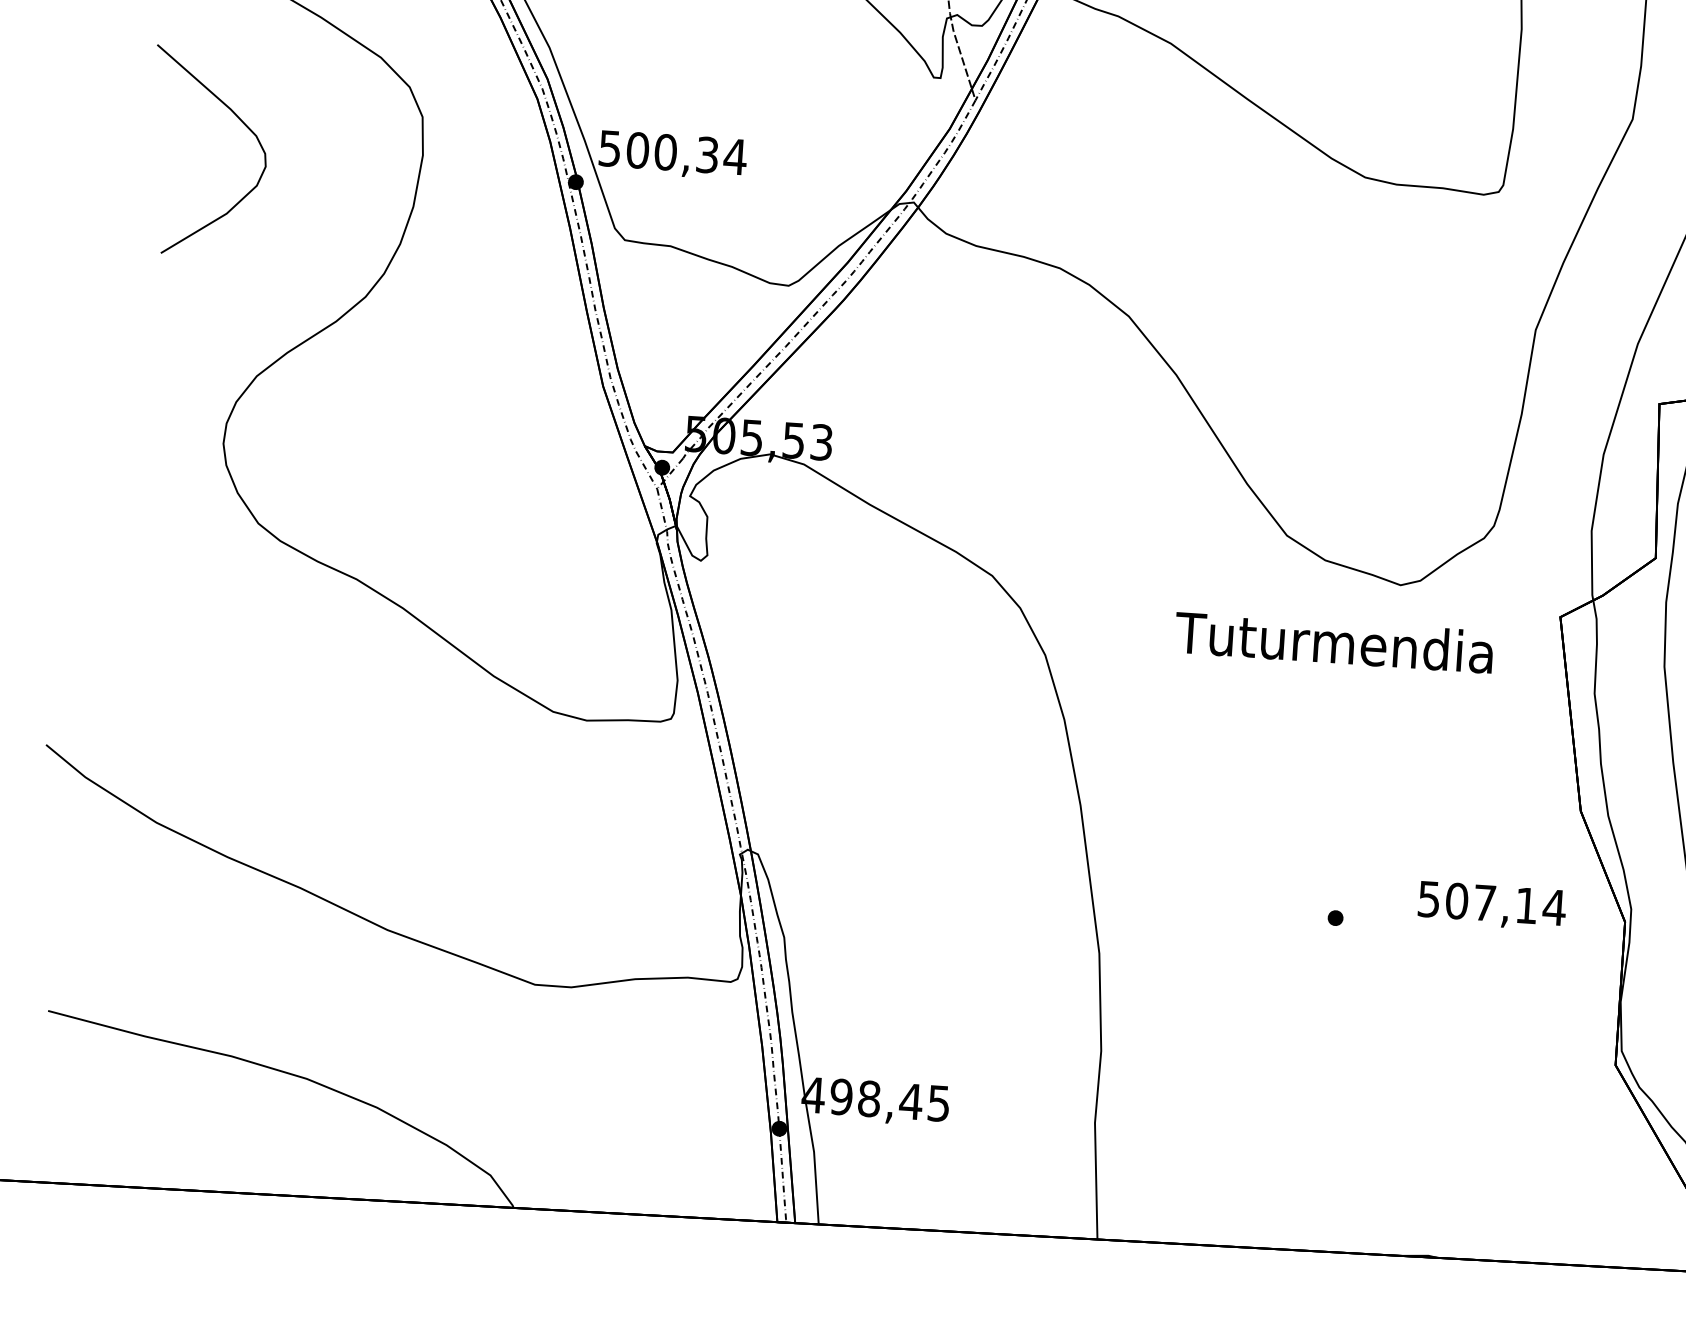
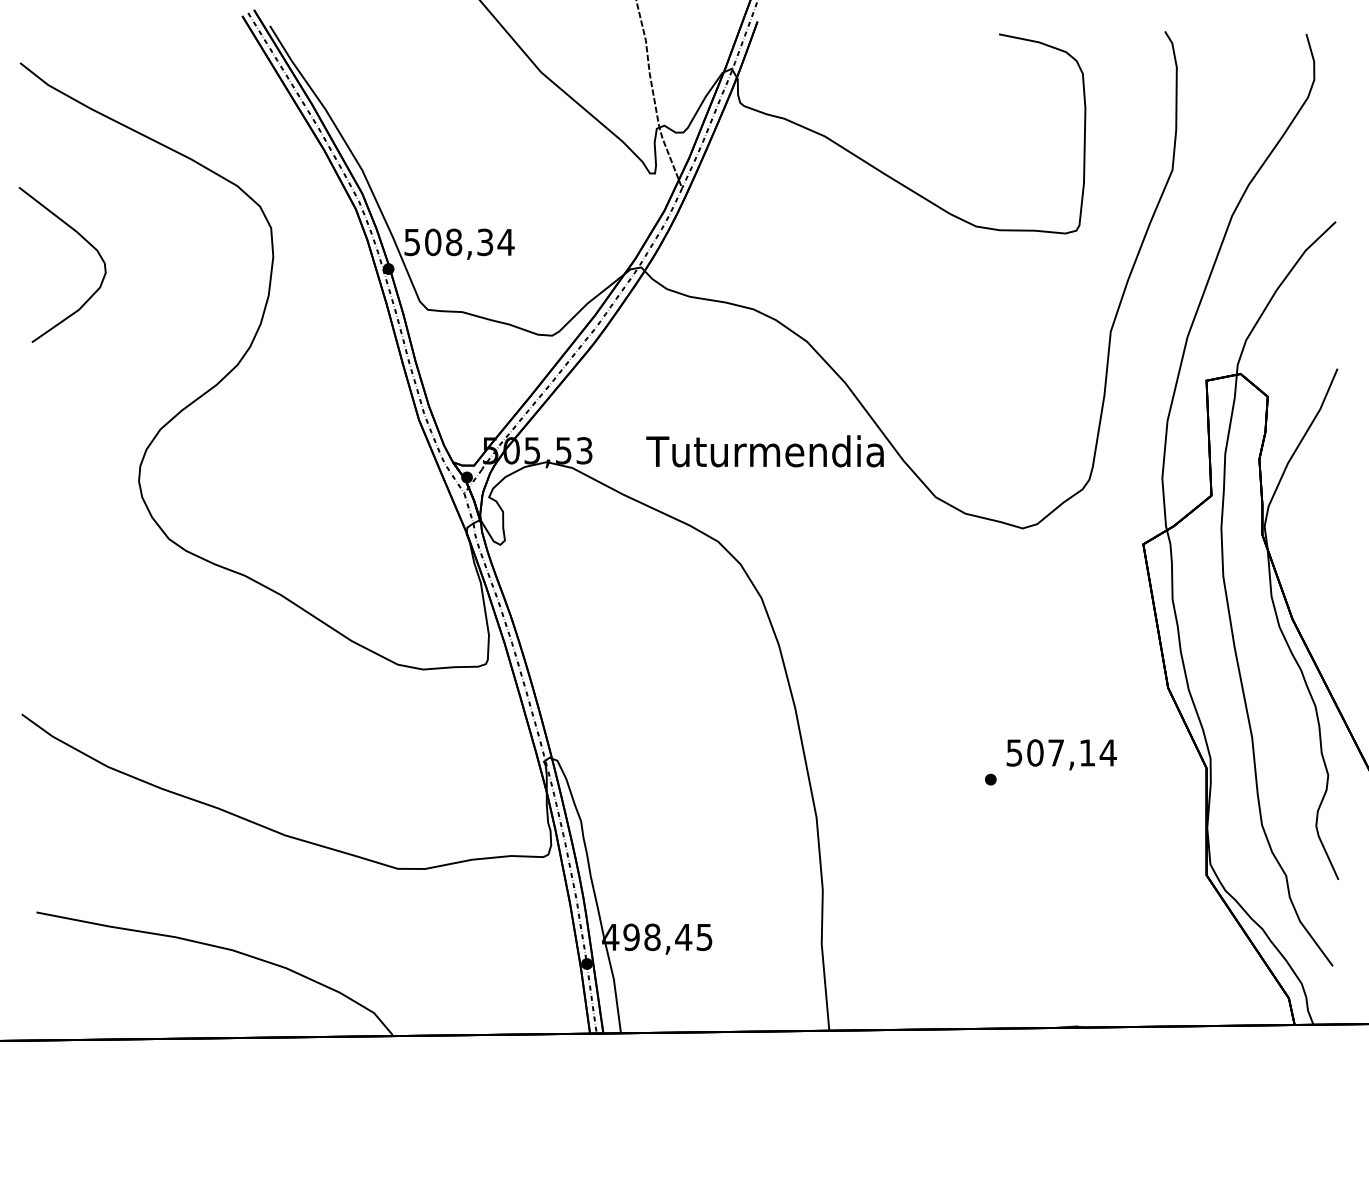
curve: (241, 122) -> (85, 241), moved
text: (665, 152) -> (453, 242), 500,34 -> 508,34
text: (1333, 642) -> (764, 451), moved
text: (1491, 905) -> (1061, 754), moved

